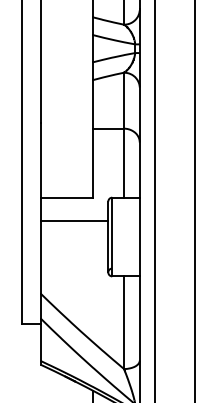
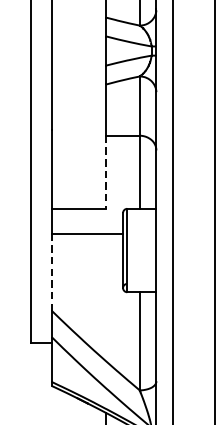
line: (92, 163) -> (106, 172), solid -> dashed
line: (41, 257) -> (52, 272), solid -> dashed

